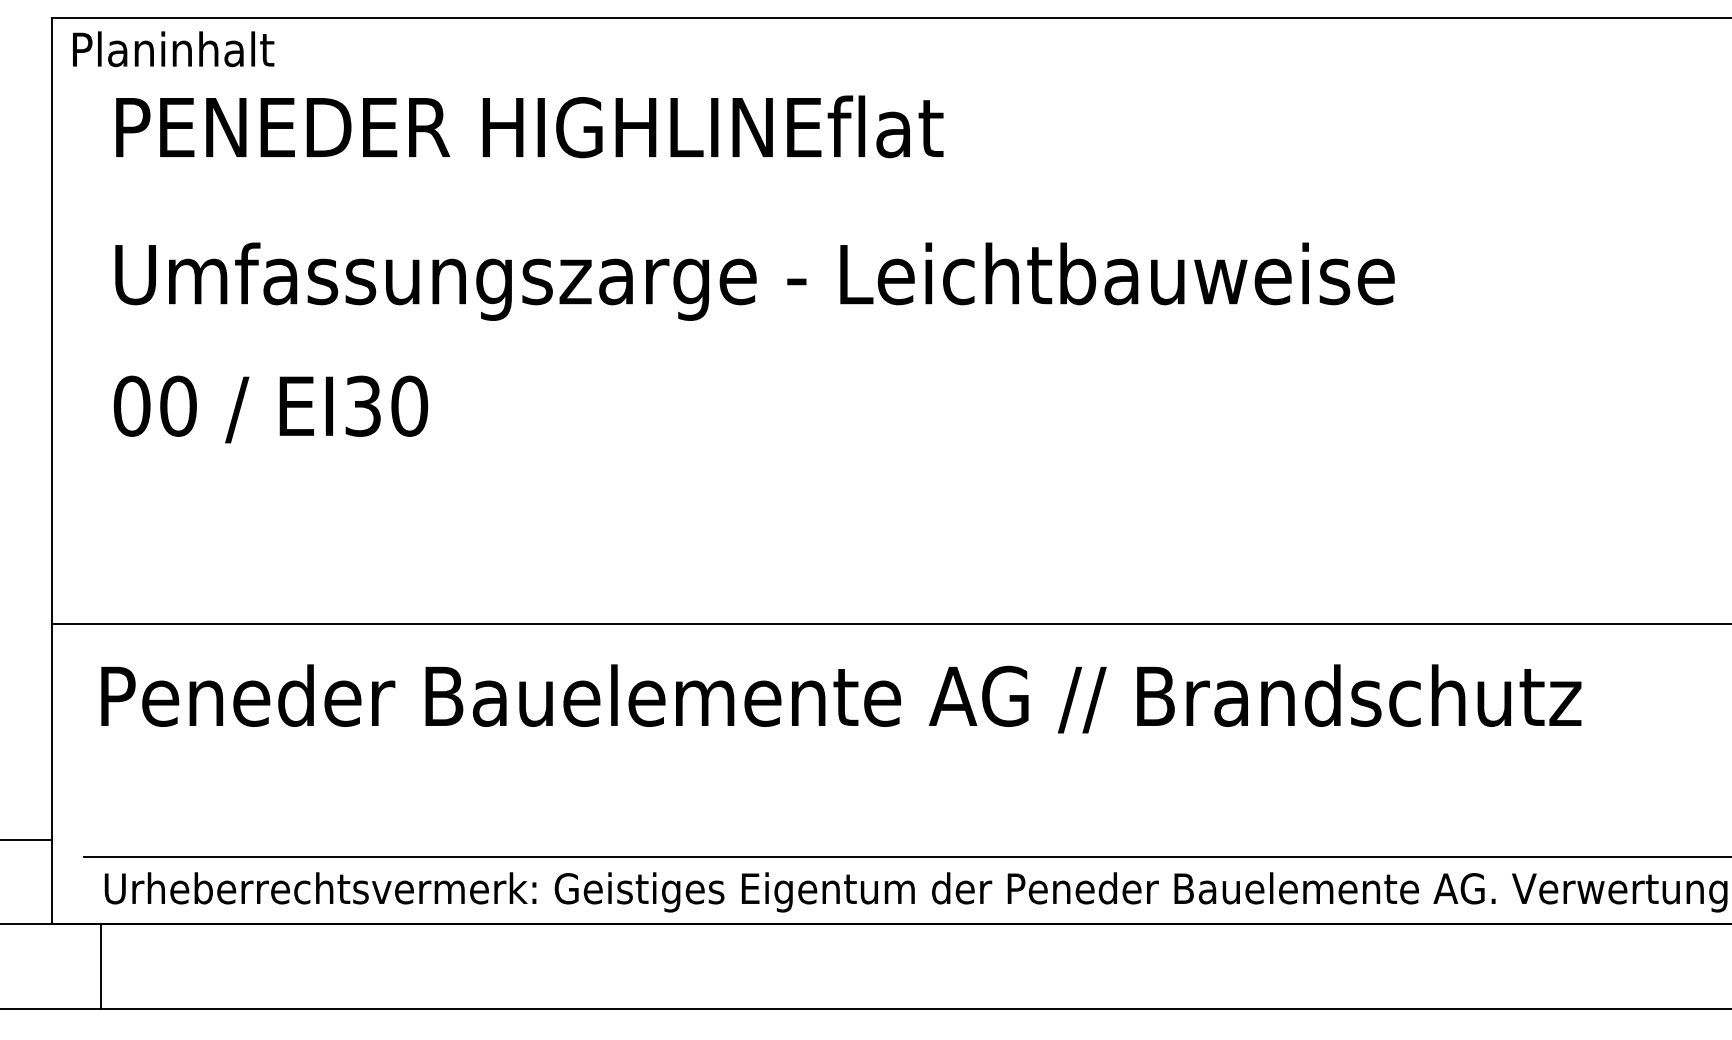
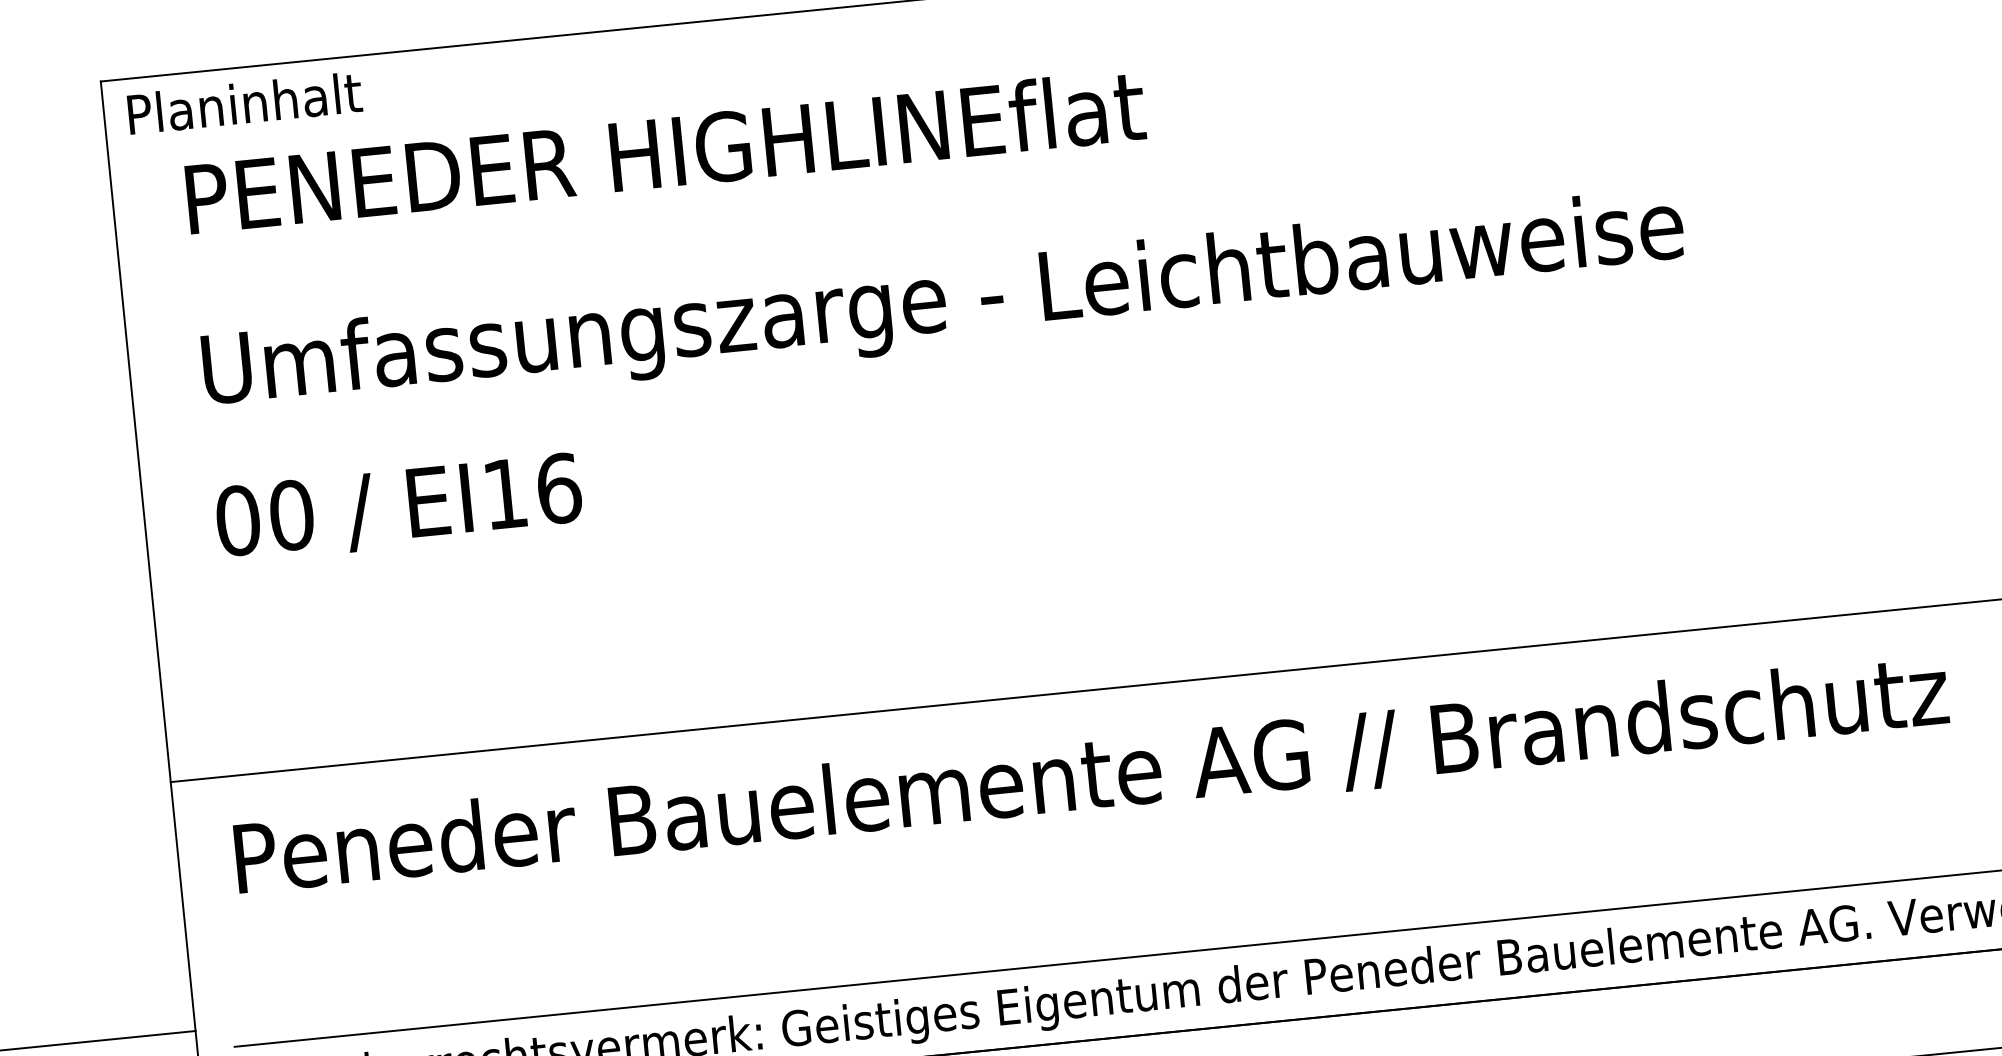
text: (386, 405) -> (532, 490), EI30 -> EI16

